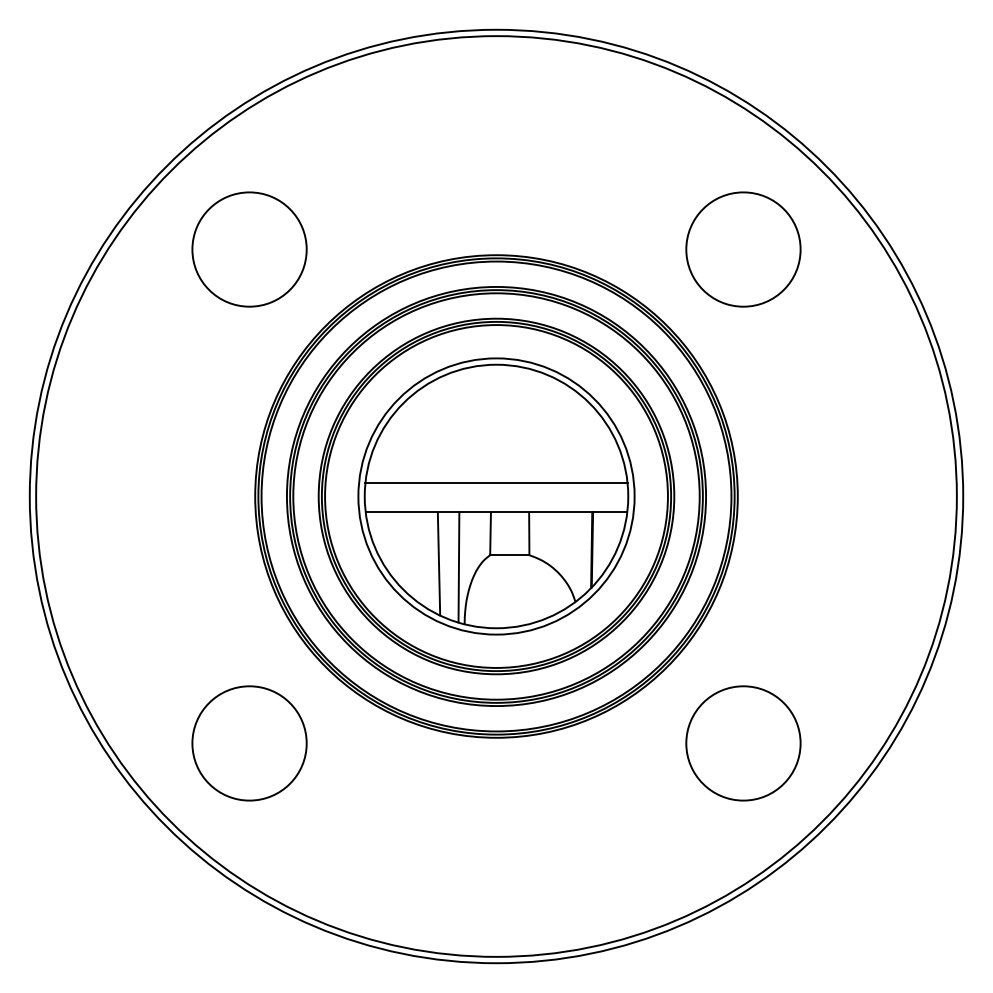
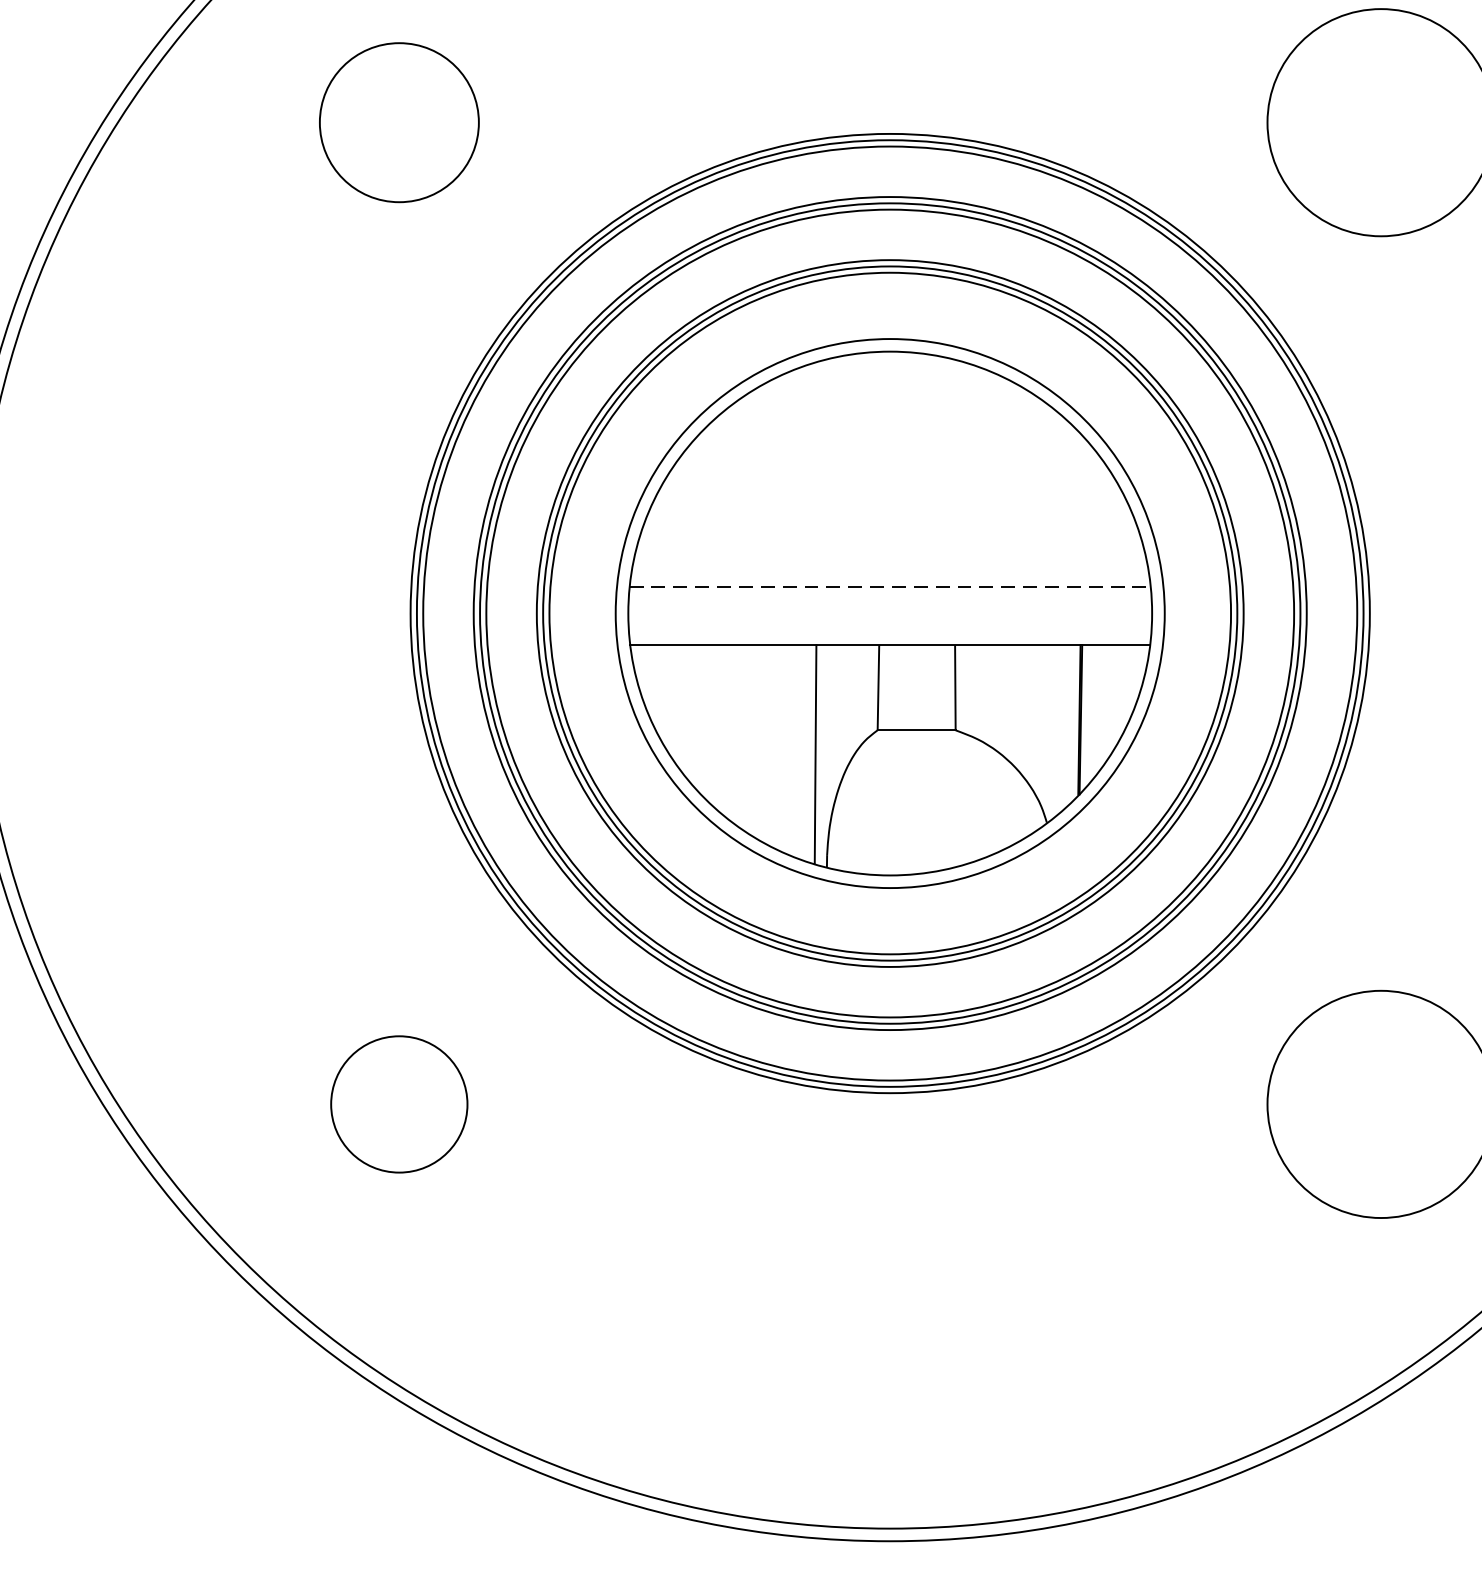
circle: (249, 249) -> (399, 122), size x0.7
line: (496, 483) -> (890, 587), solid -> dashed
line: (438, 563) -> (774, 746), removed
circle: (249, 743) -> (399, 1104), size x0.6

